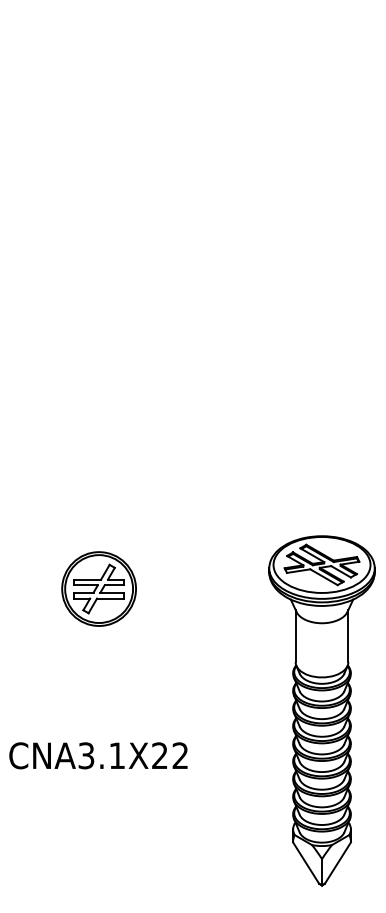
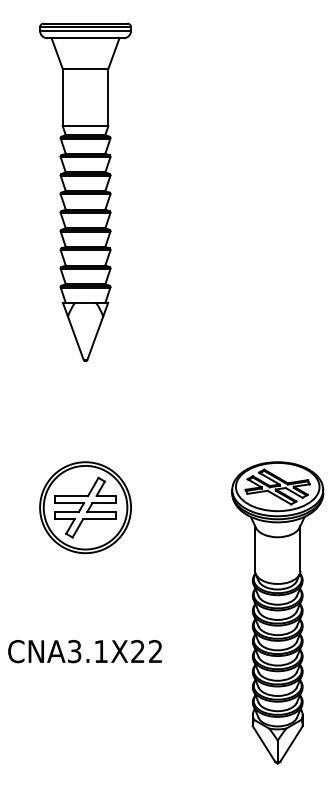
part: (99, 222) -> (85, 191), added
part: (99, 588) -> (85, 507), size x1.43

